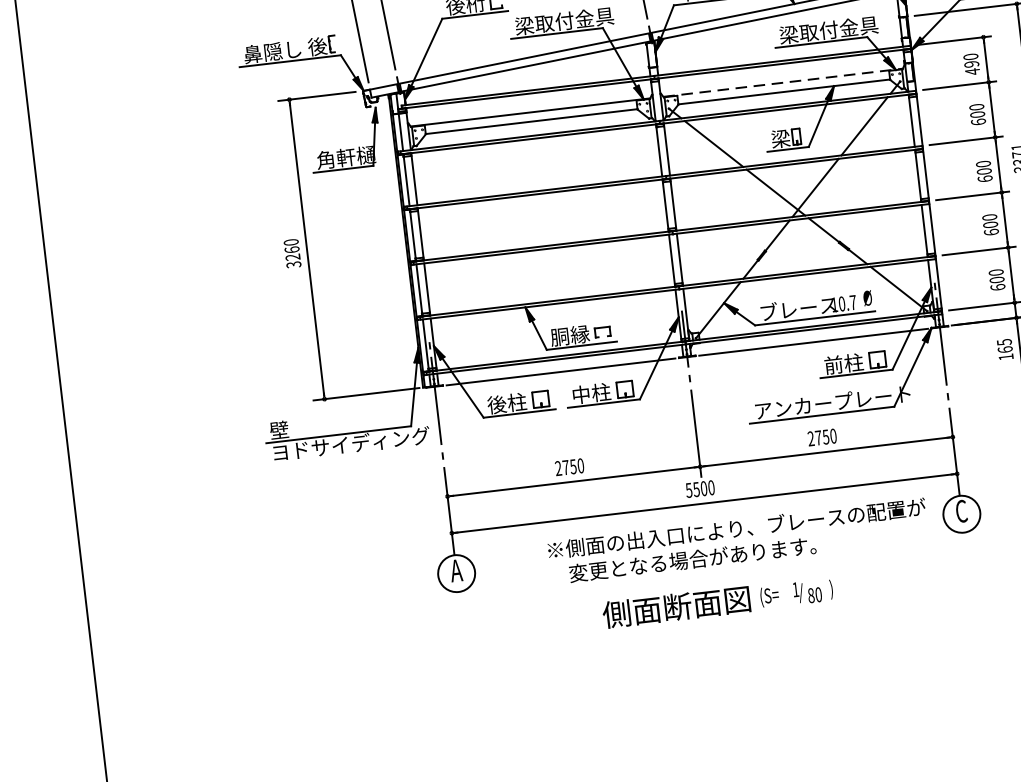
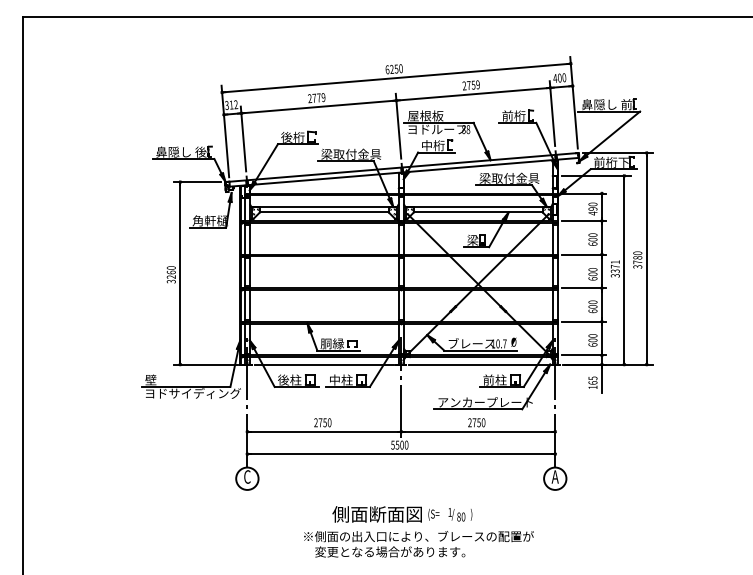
line: (783, 82) -> (478, 206), dashed -> solid
text: (960, 510) -> (554, 476), C -> A
text: (737, 541) -> (418, 544), moved
text: (454, 570) -> (246, 476), A -> C

